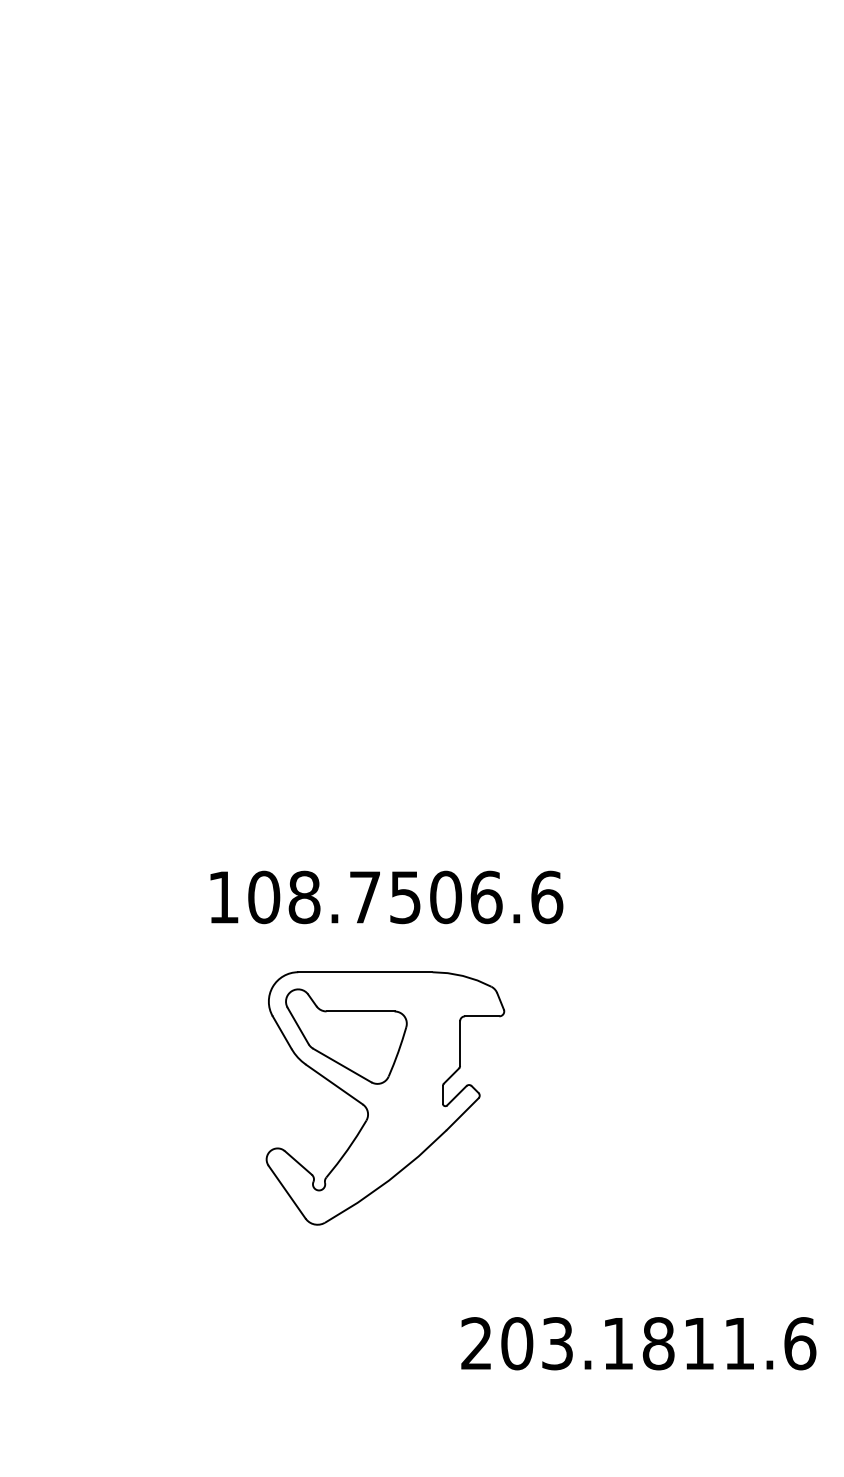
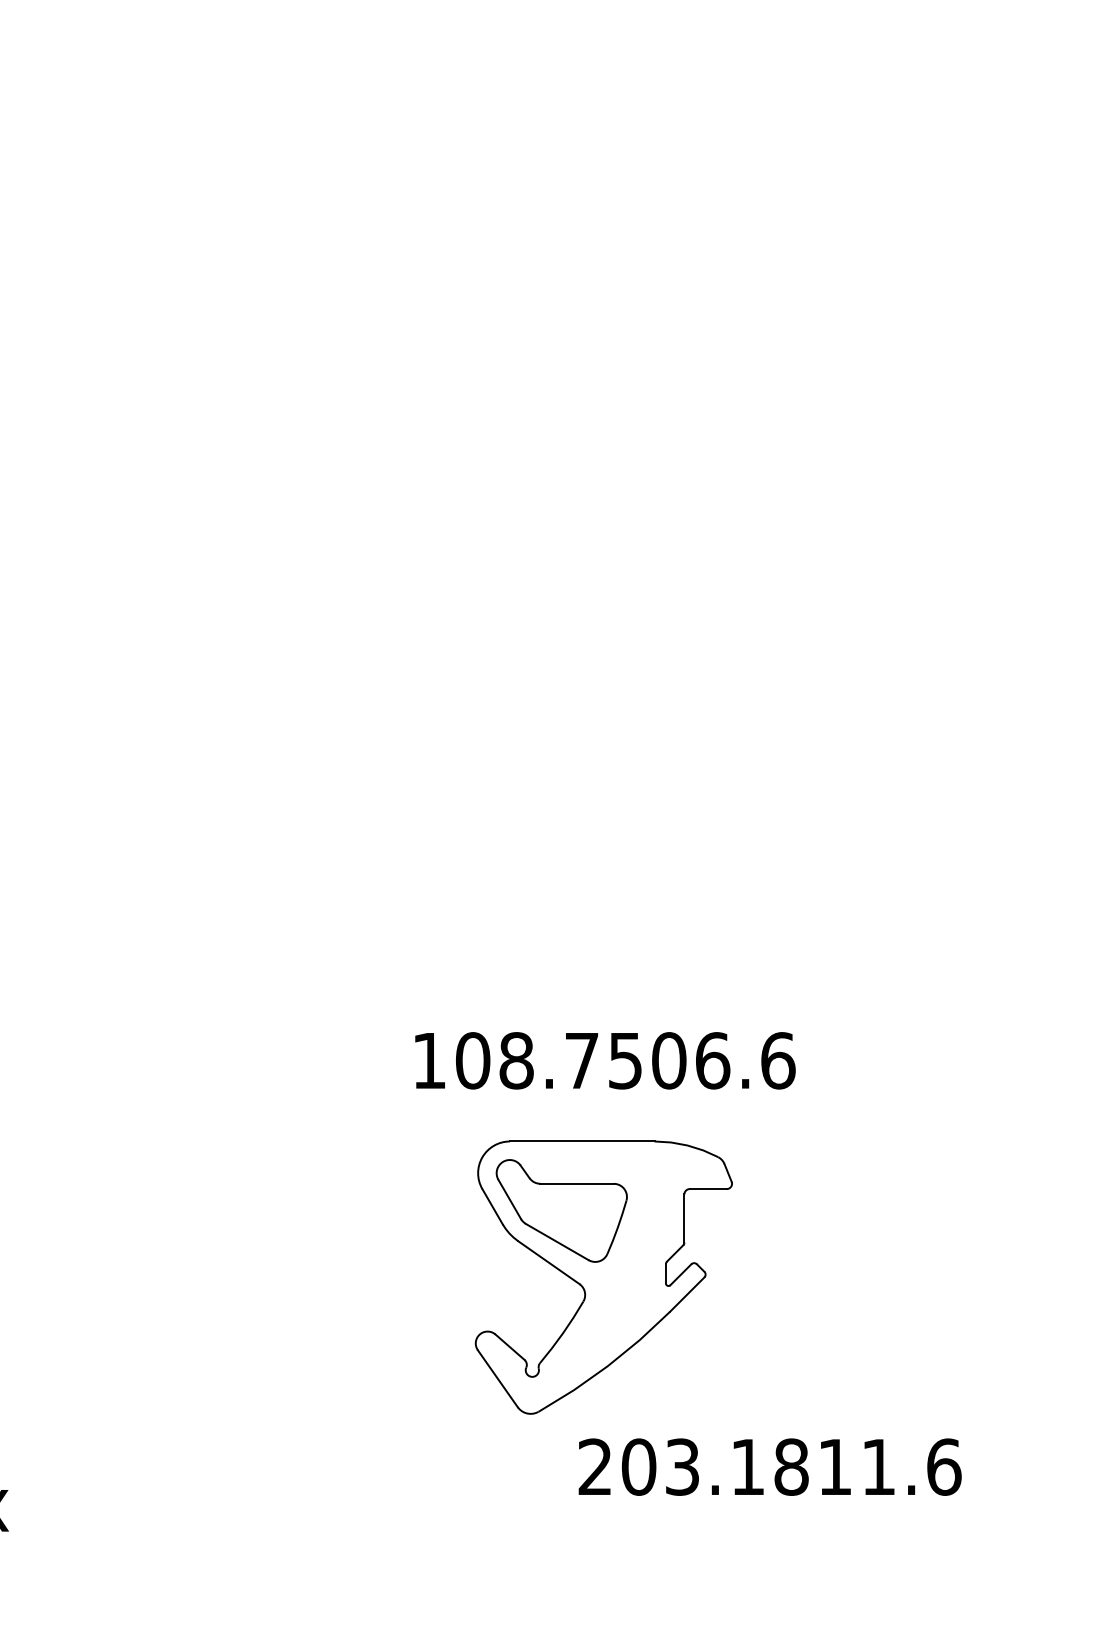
text: (638, 1343) -> (769, 1466), moved

